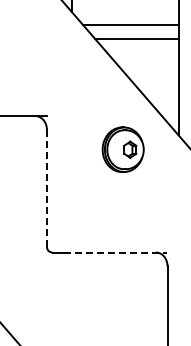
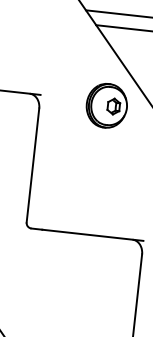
part: (122, 149) -> (106, 105), moved
line: (46, 188) -> (32, 165), dashed -> solid
line: (115, 252) -> (92, 235), dashed -> solid

